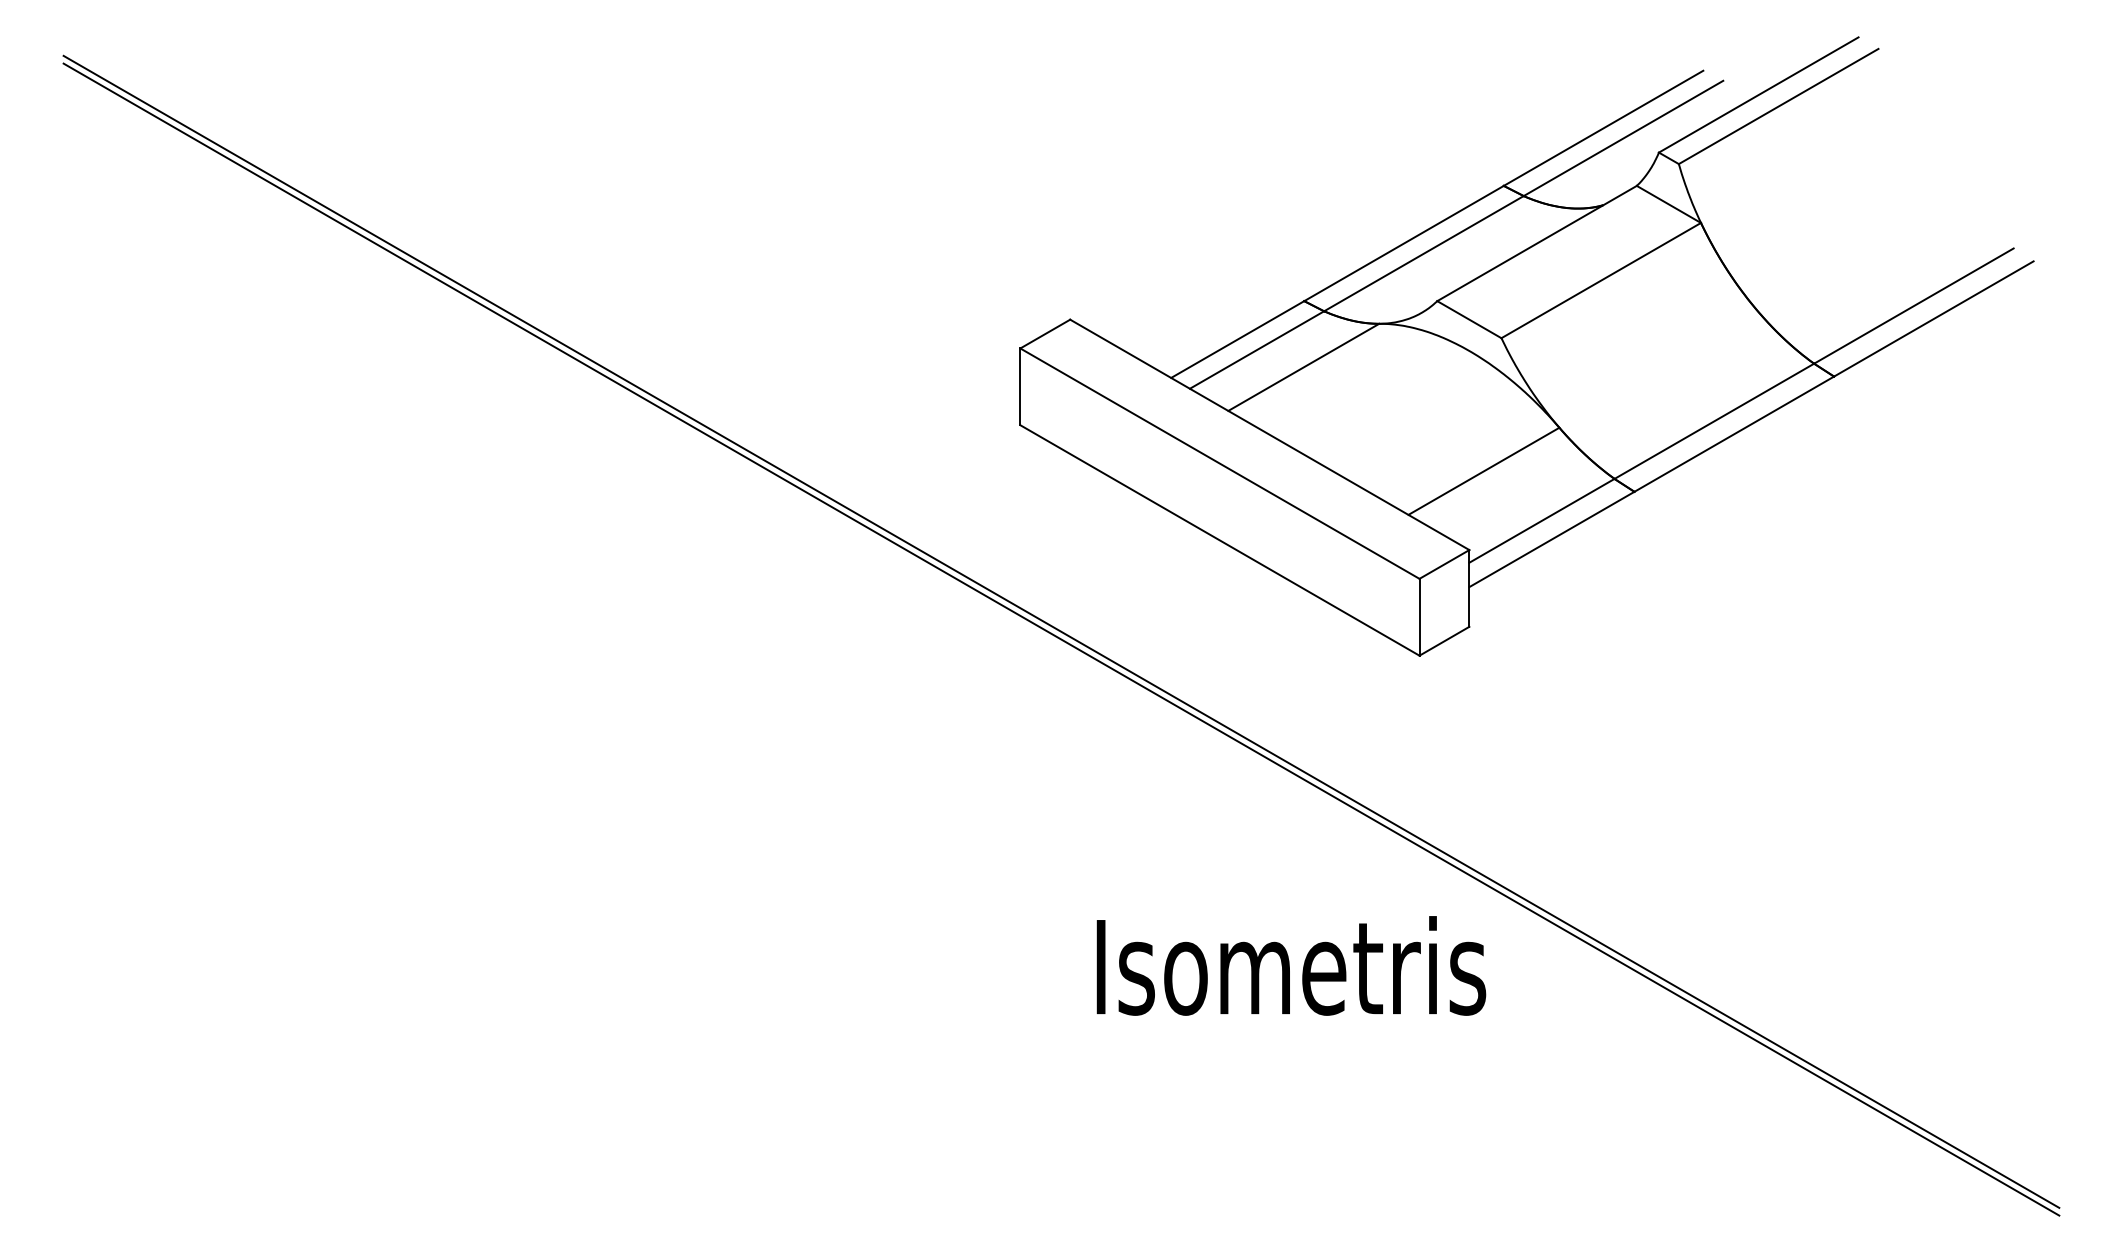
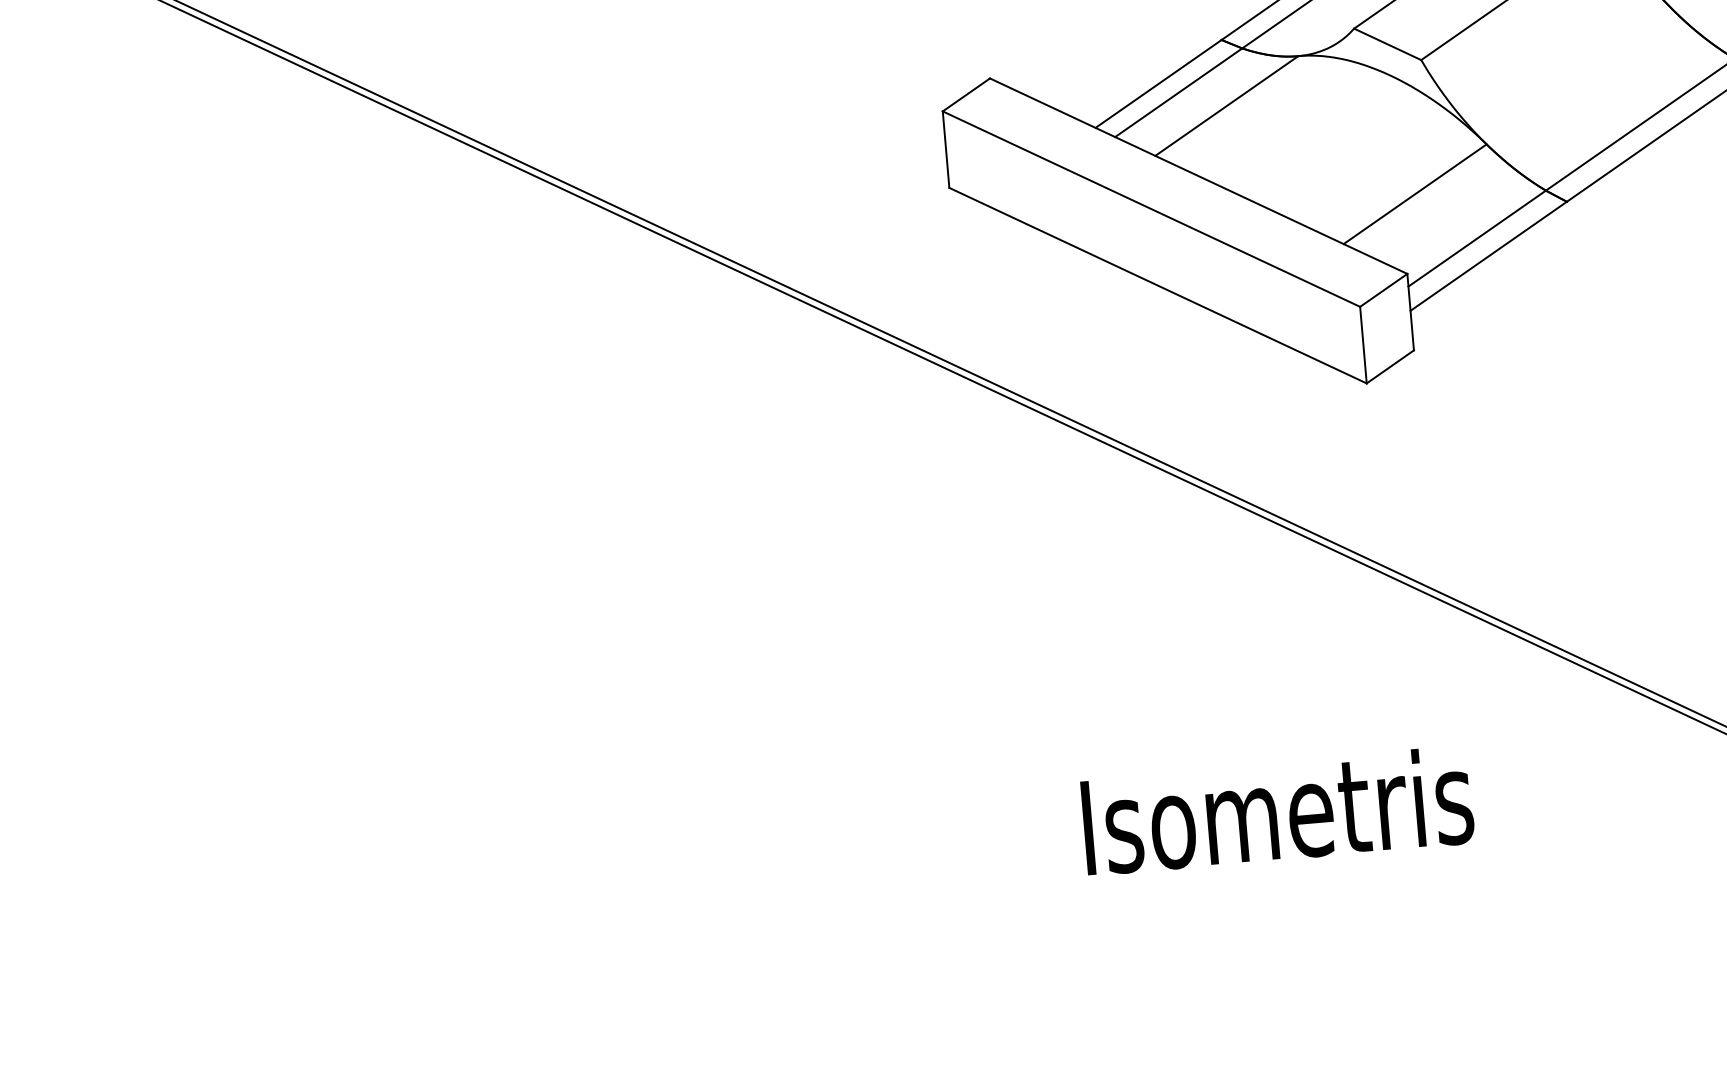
text: (1291, 965) -> (1277, 810), moved

